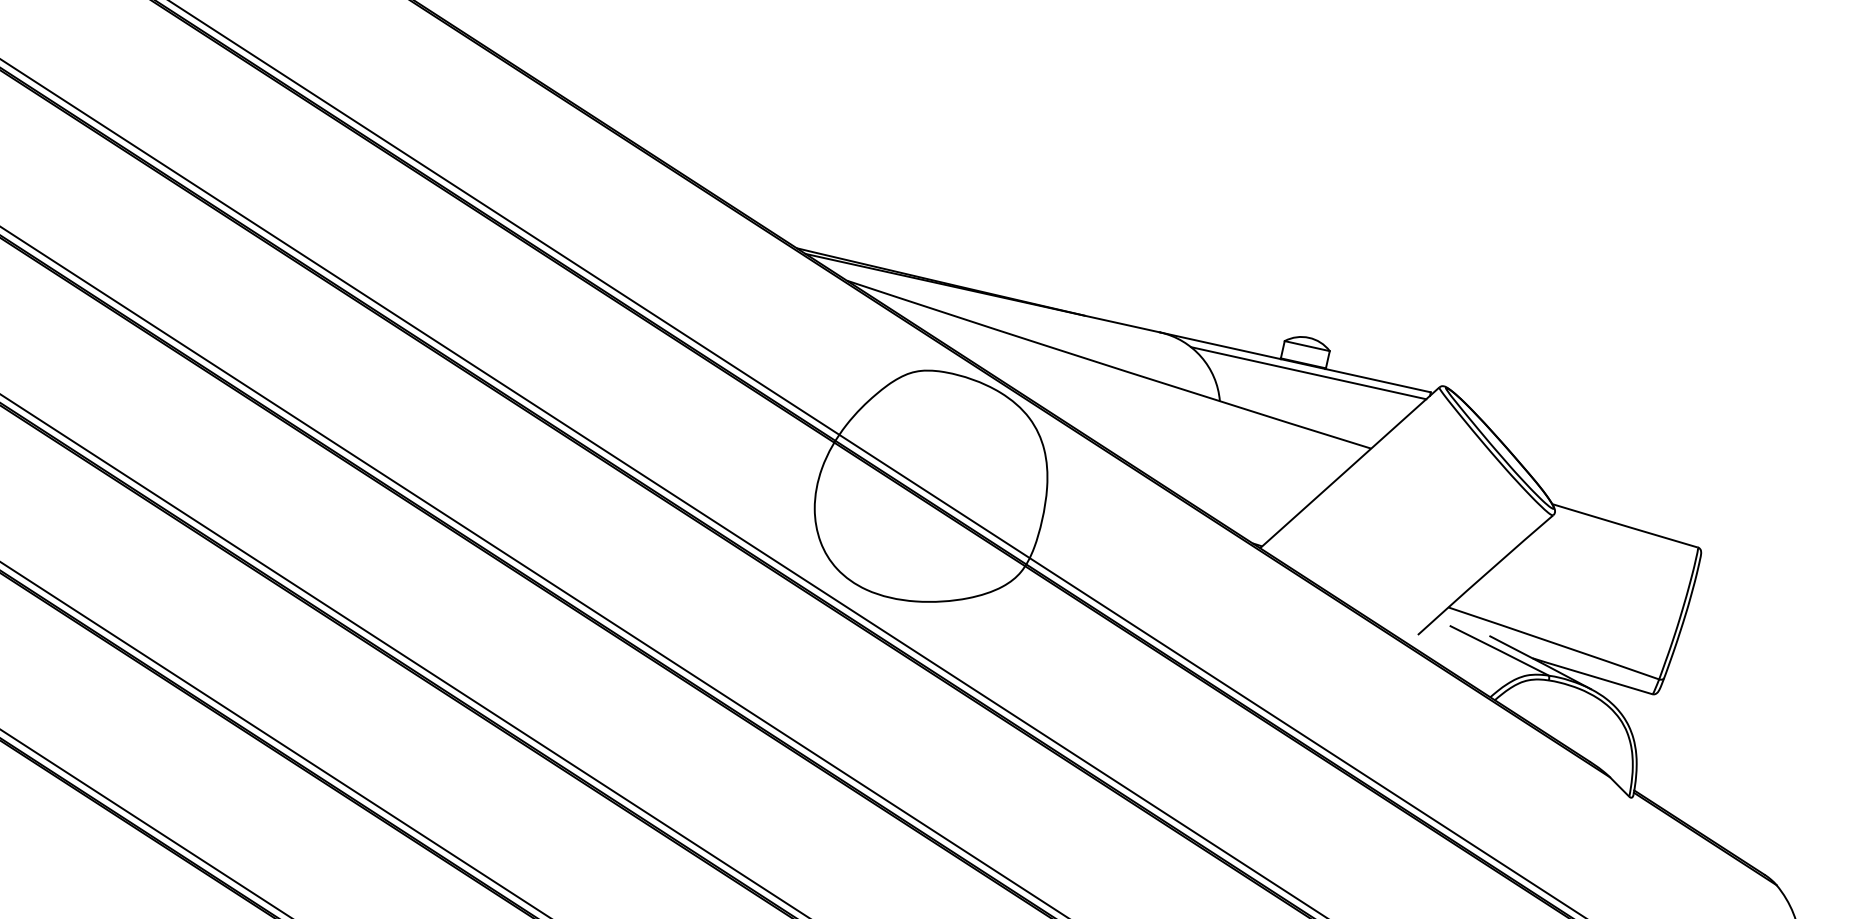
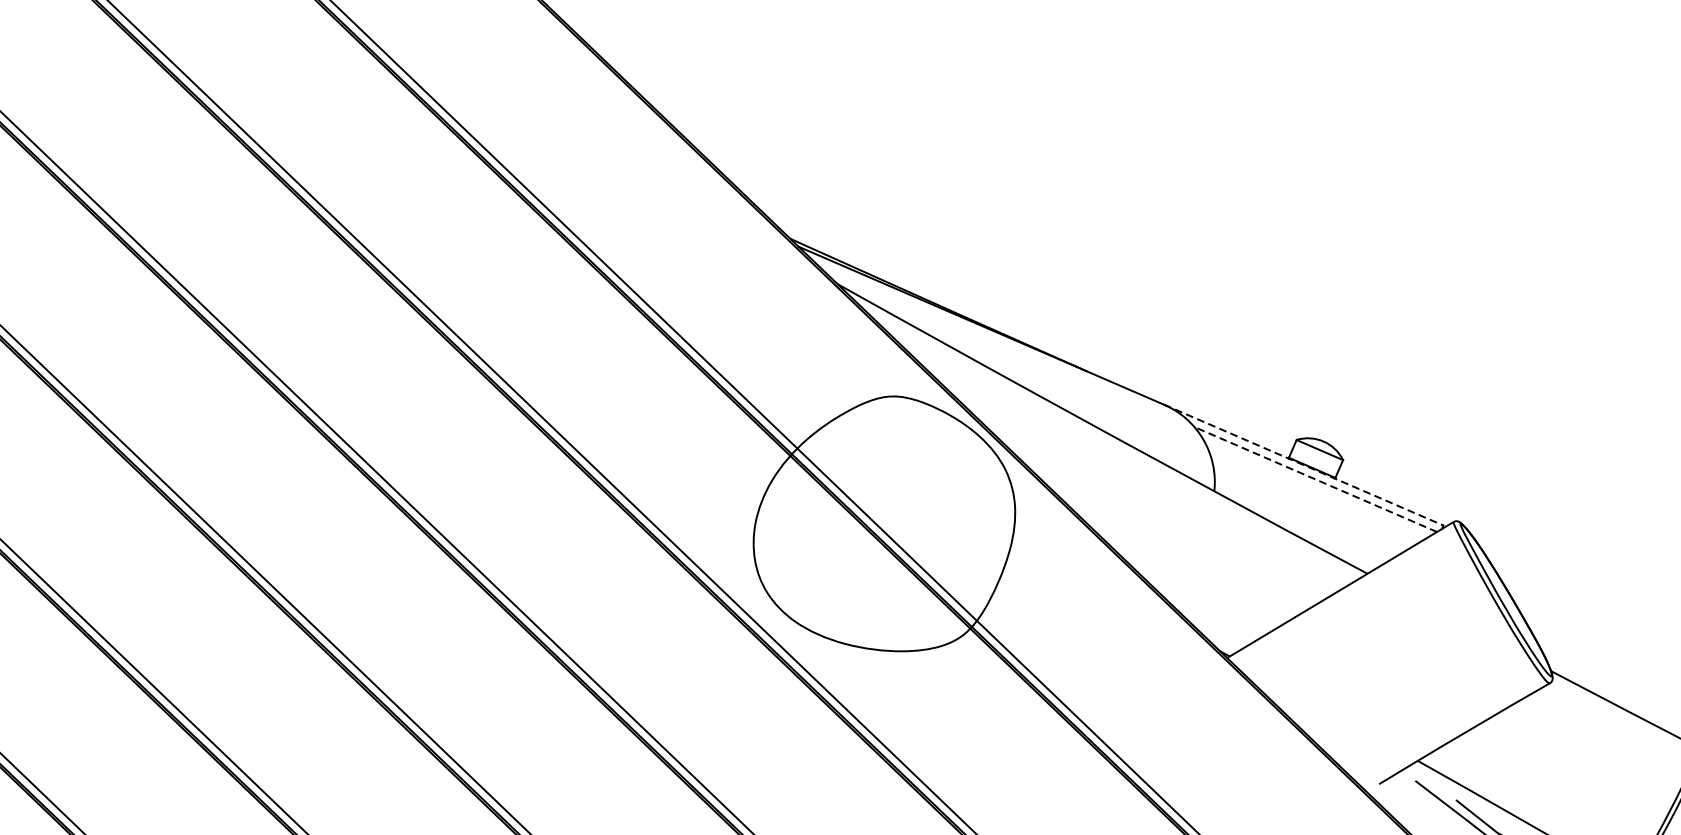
line: (1295, 362) -> (1303, 465), solid -> dashed
line: (1308, 373) -> (1315, 479), solid -> dashed

